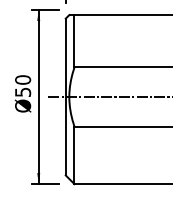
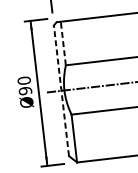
line: (74, 40) -> (63, 42), solid -> dashed
text: (22, 92) -> (25, 91), Ø50 -> Ø90
line: (65, 96) -> (61, 90), solid -> dashed

